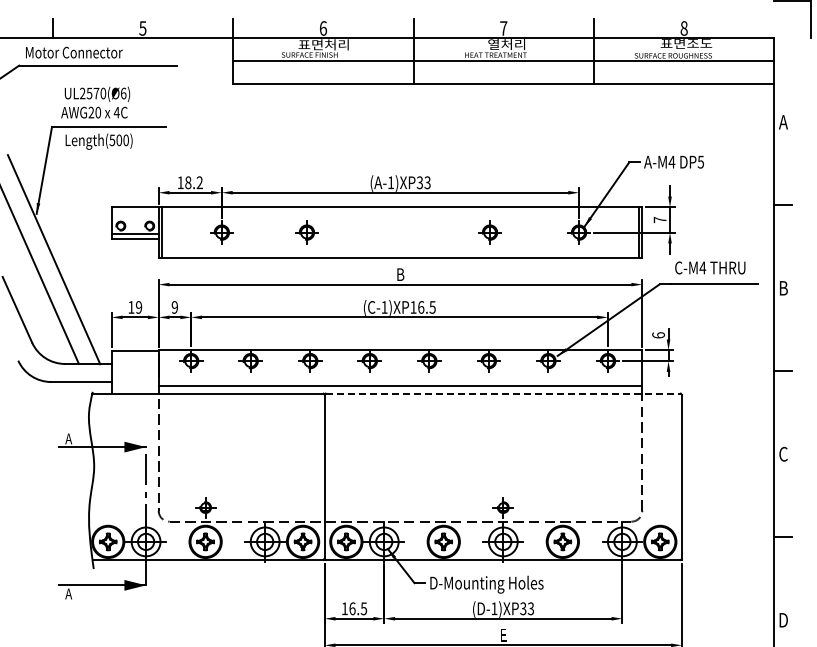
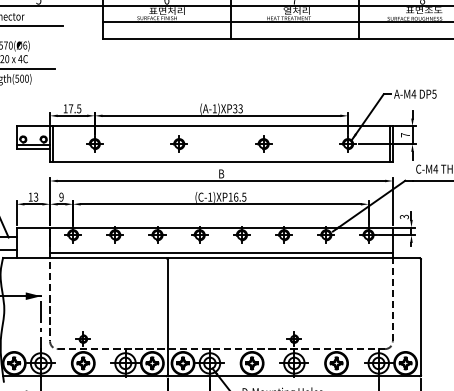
text: (193, 182) -> (74, 108), 18.2 -> 17.5
part: (306, 232) -> (178, 144), moved
part: (489, 232) -> (263, 144), moved
text: (138, 307) -> (35, 197), 19 -> 13
text: (658, 335) -> (404, 217), 6 -> 3
line: (503, 393) -> (294, 258), dashed -> solid

